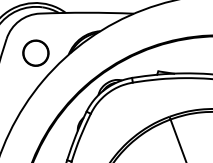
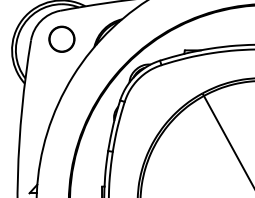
circle: (35, 52) -> (61, 38), moved

